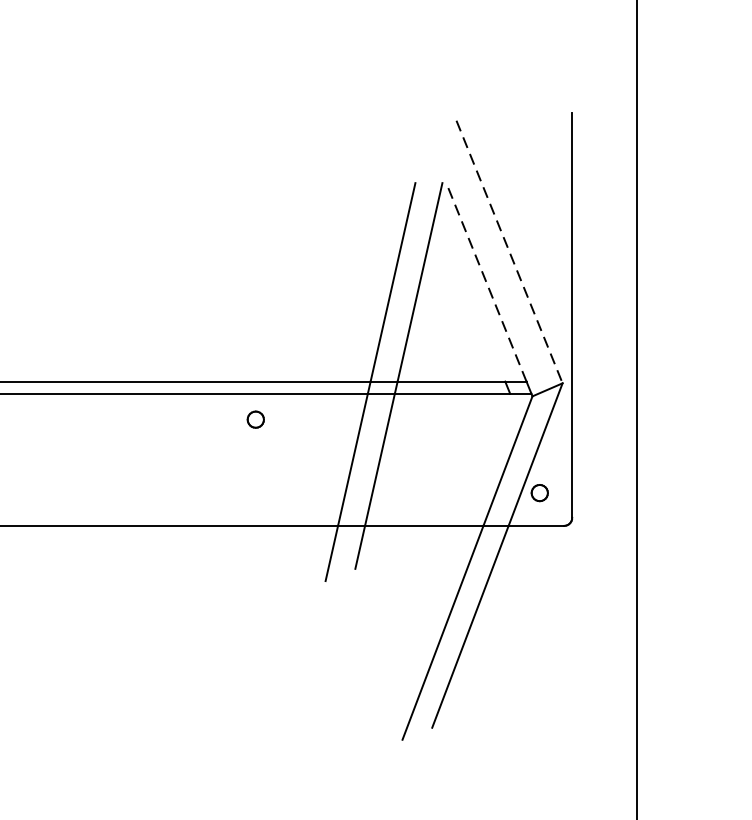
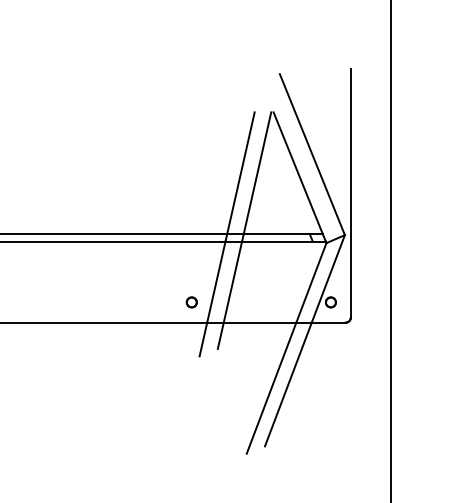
line: (509, 251) -> (312, 154), dashed -> solid
line: (486, 282) -> (298, 173), dashed -> solid
part: (255, 419) -> (191, 302), moved

